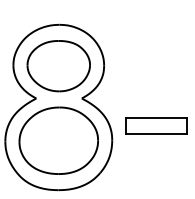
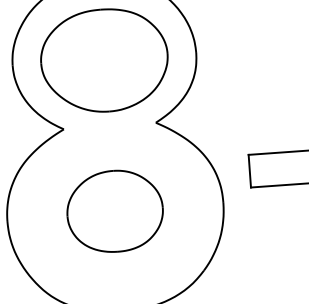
part: (58, 140) -> (114, 211), size x0.6

